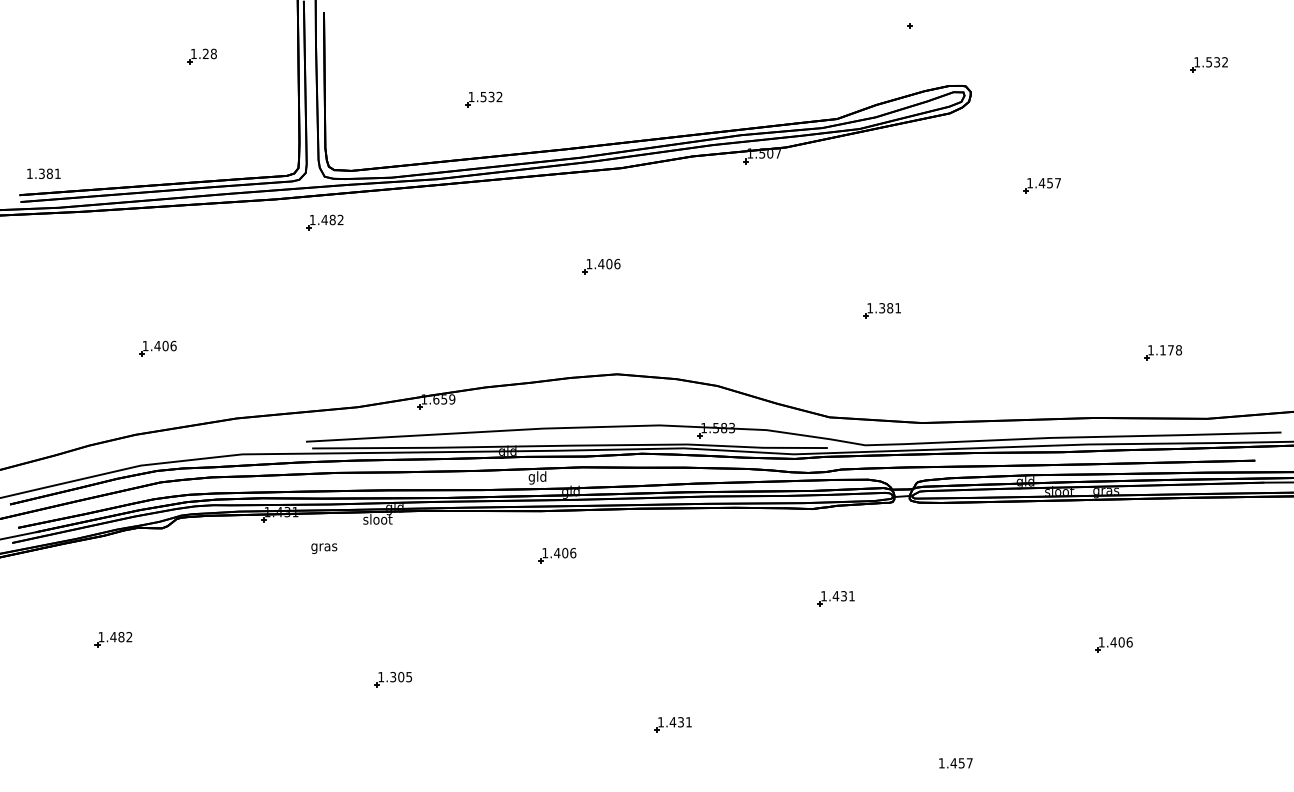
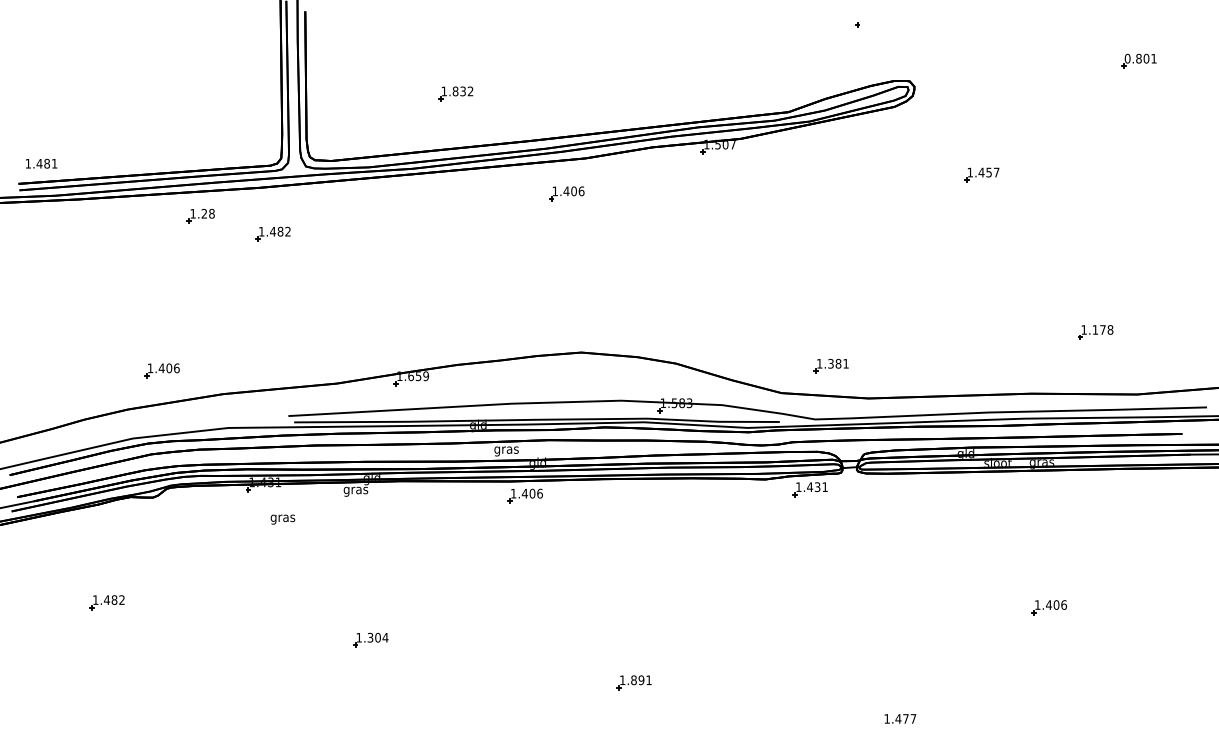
part: (201, 56) -> (200, 216), moved
text: (1210, 62) -> (1140, 58), 1.532 -> 0.801
text: (483, 96) -> (455, 90), 1.532 -> 1.832
text: (41, 173) -> (39, 163), 1.381 -> 1.481
part: (324, 222) -> (272, 234), moved
part: (601, 266) -> (566, 193), moved
part: (881, 310) -> (830, 365), moved
part: (157, 348) -> (161, 370), moved
text: (537, 477) -> (506, 449), gld -> gras
text: (377, 520) -> (355, 490), sloot -> gras
text: (324, 548) -> (283, 519), moved
part: (557, 555) -> (525, 495), moved
part: (835, 598) -> (809, 489), moved
text: (408, 677) -> (384, 638), 1.305 -> 1.304
text: (676, 722) -> (637, 680), 1.431 -> 1.891
text: (961, 763) -> (905, 719), 1.457 -> 1.477

